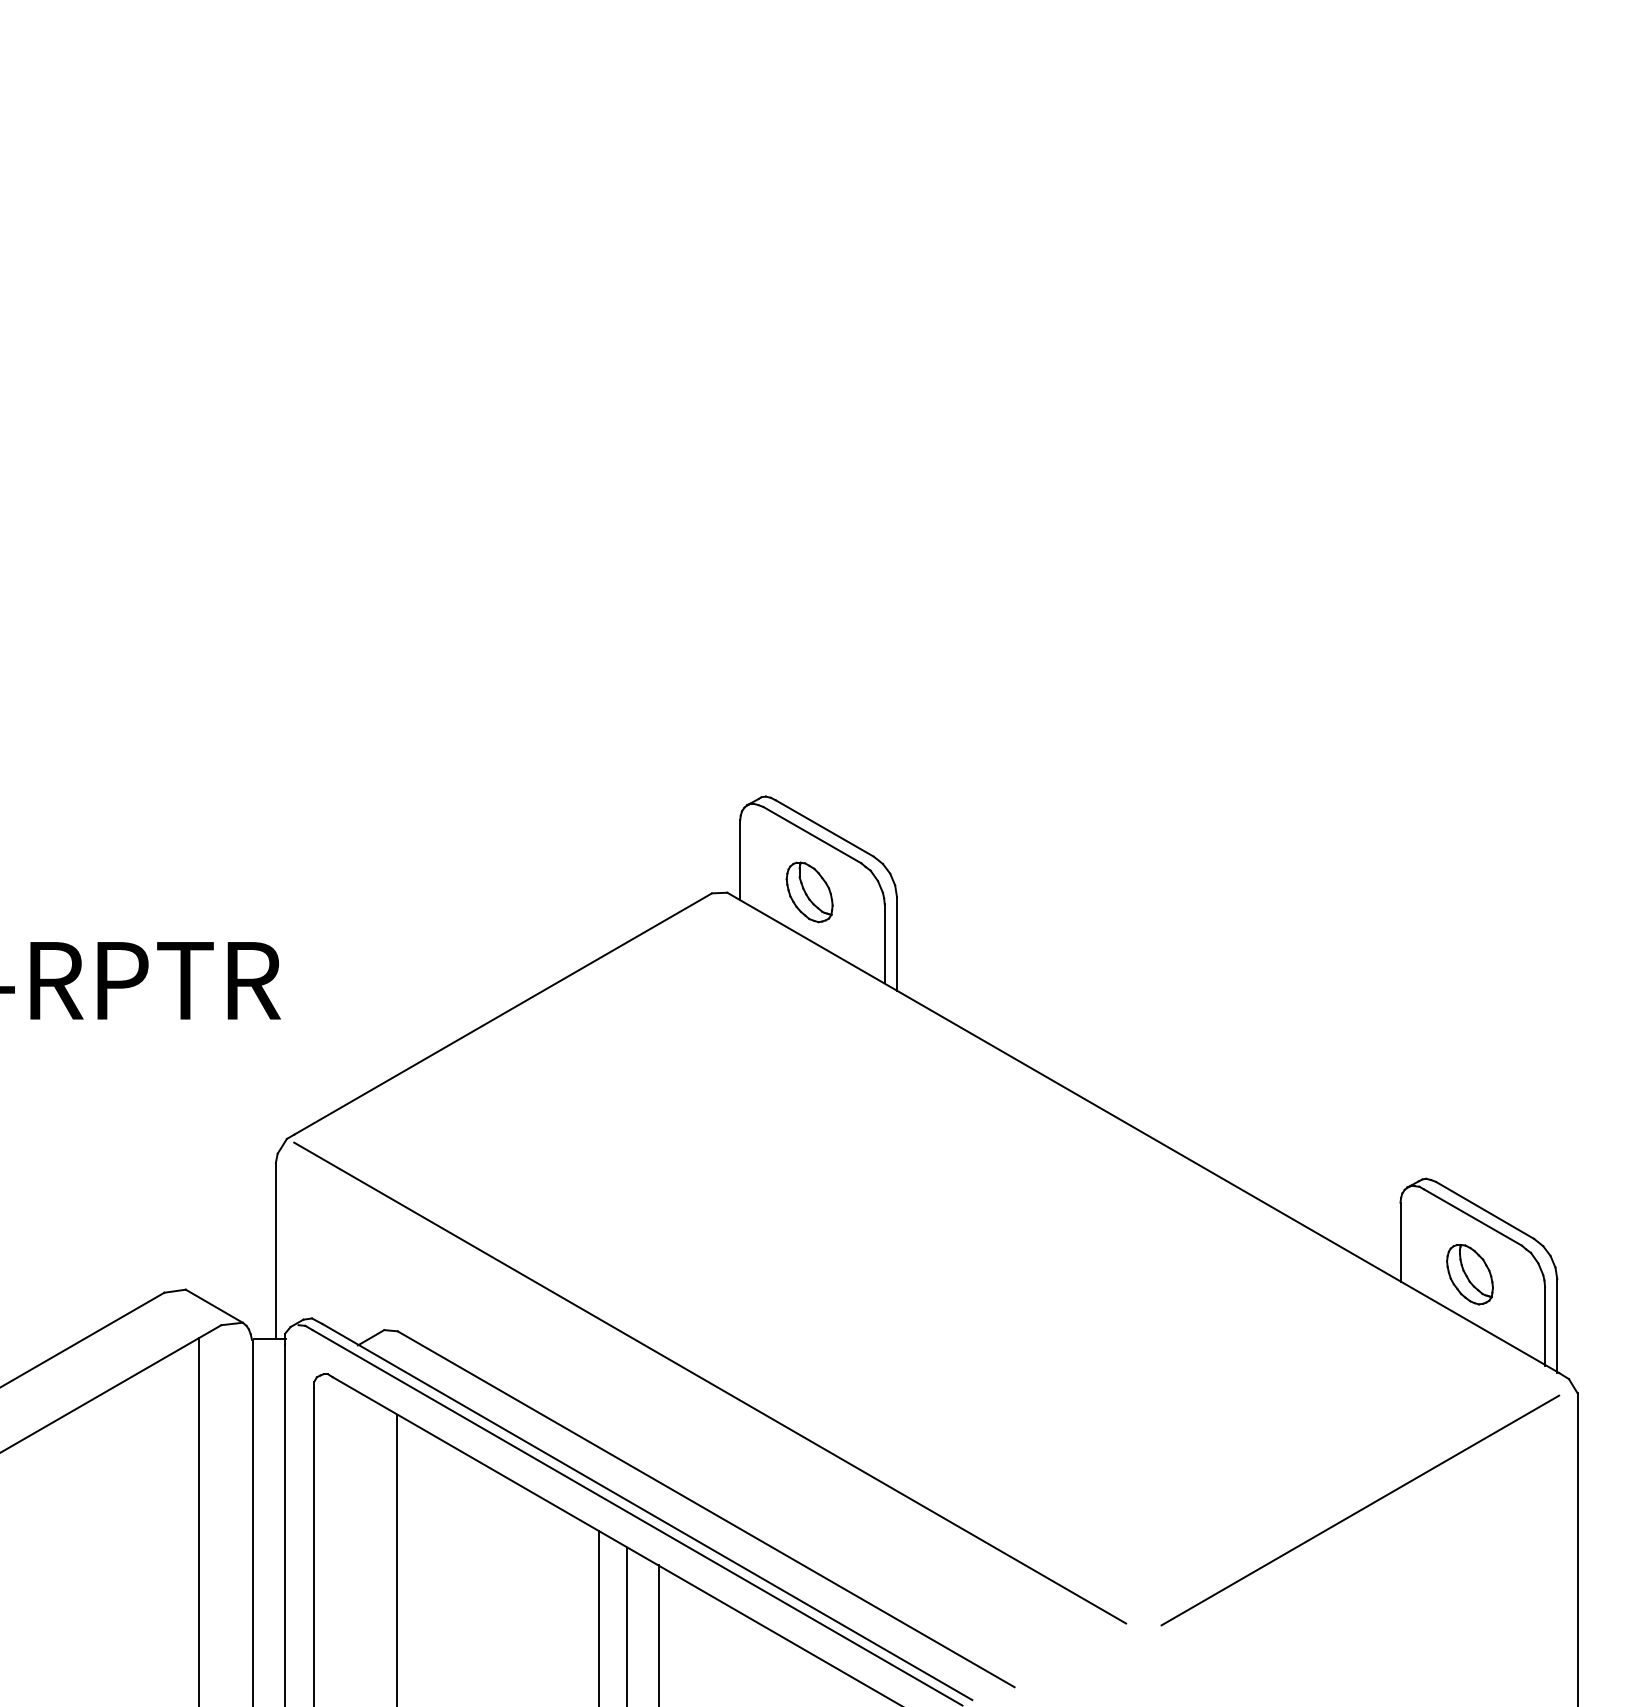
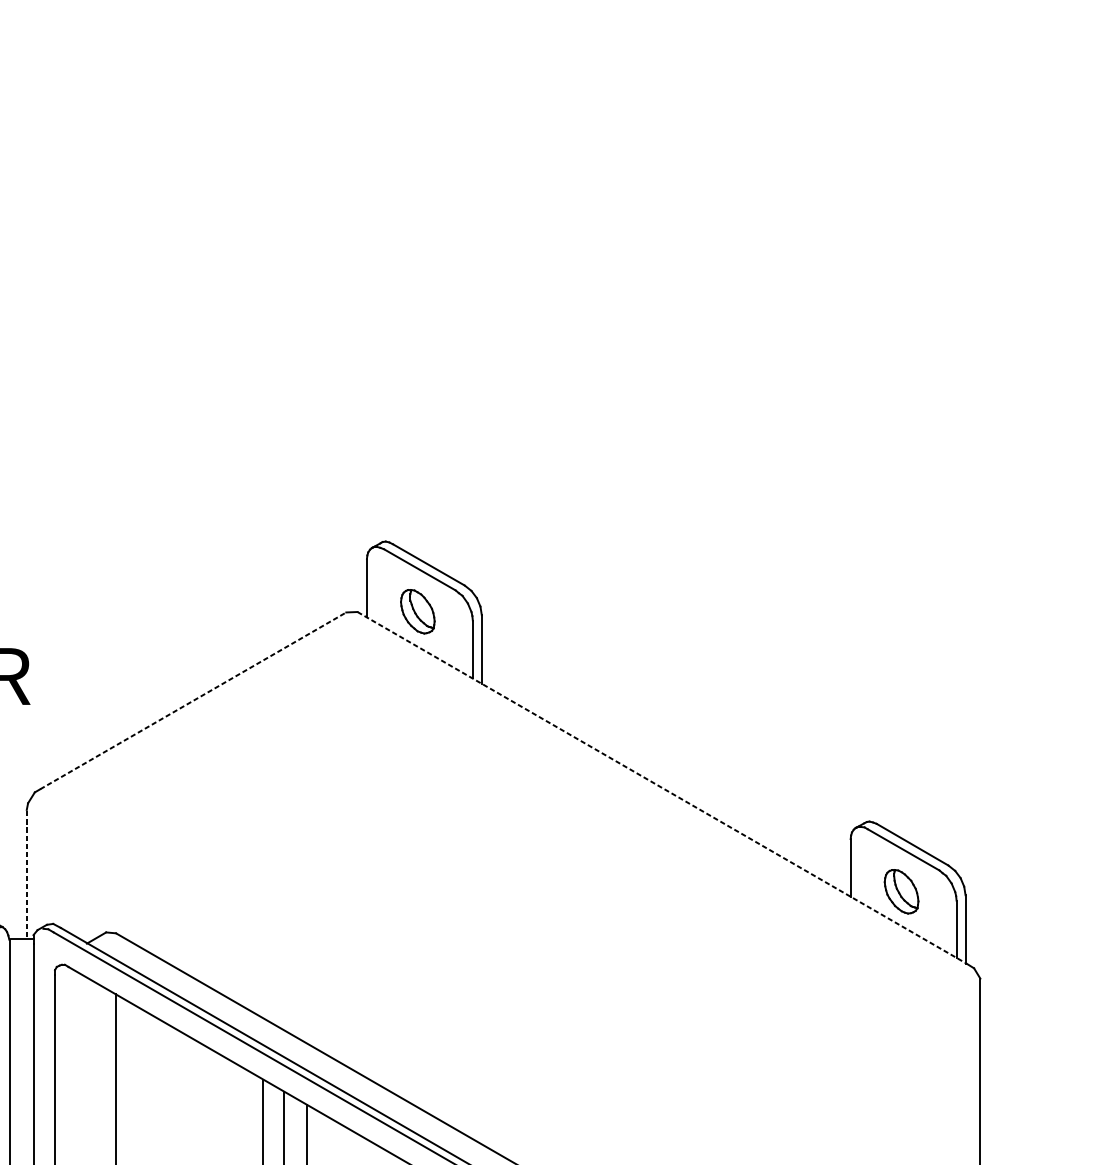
line: (503, 1013) -> (193, 700), solid -> dashed
line: (1143, 1133) -> (662, 788), solid -> dashed
line: (275, 1249) -> (26, 873), solid -> dashed
line: (710, 1382) -> (345, 970), removed
line: (1360, 1510) -> (821, 1064), removed

